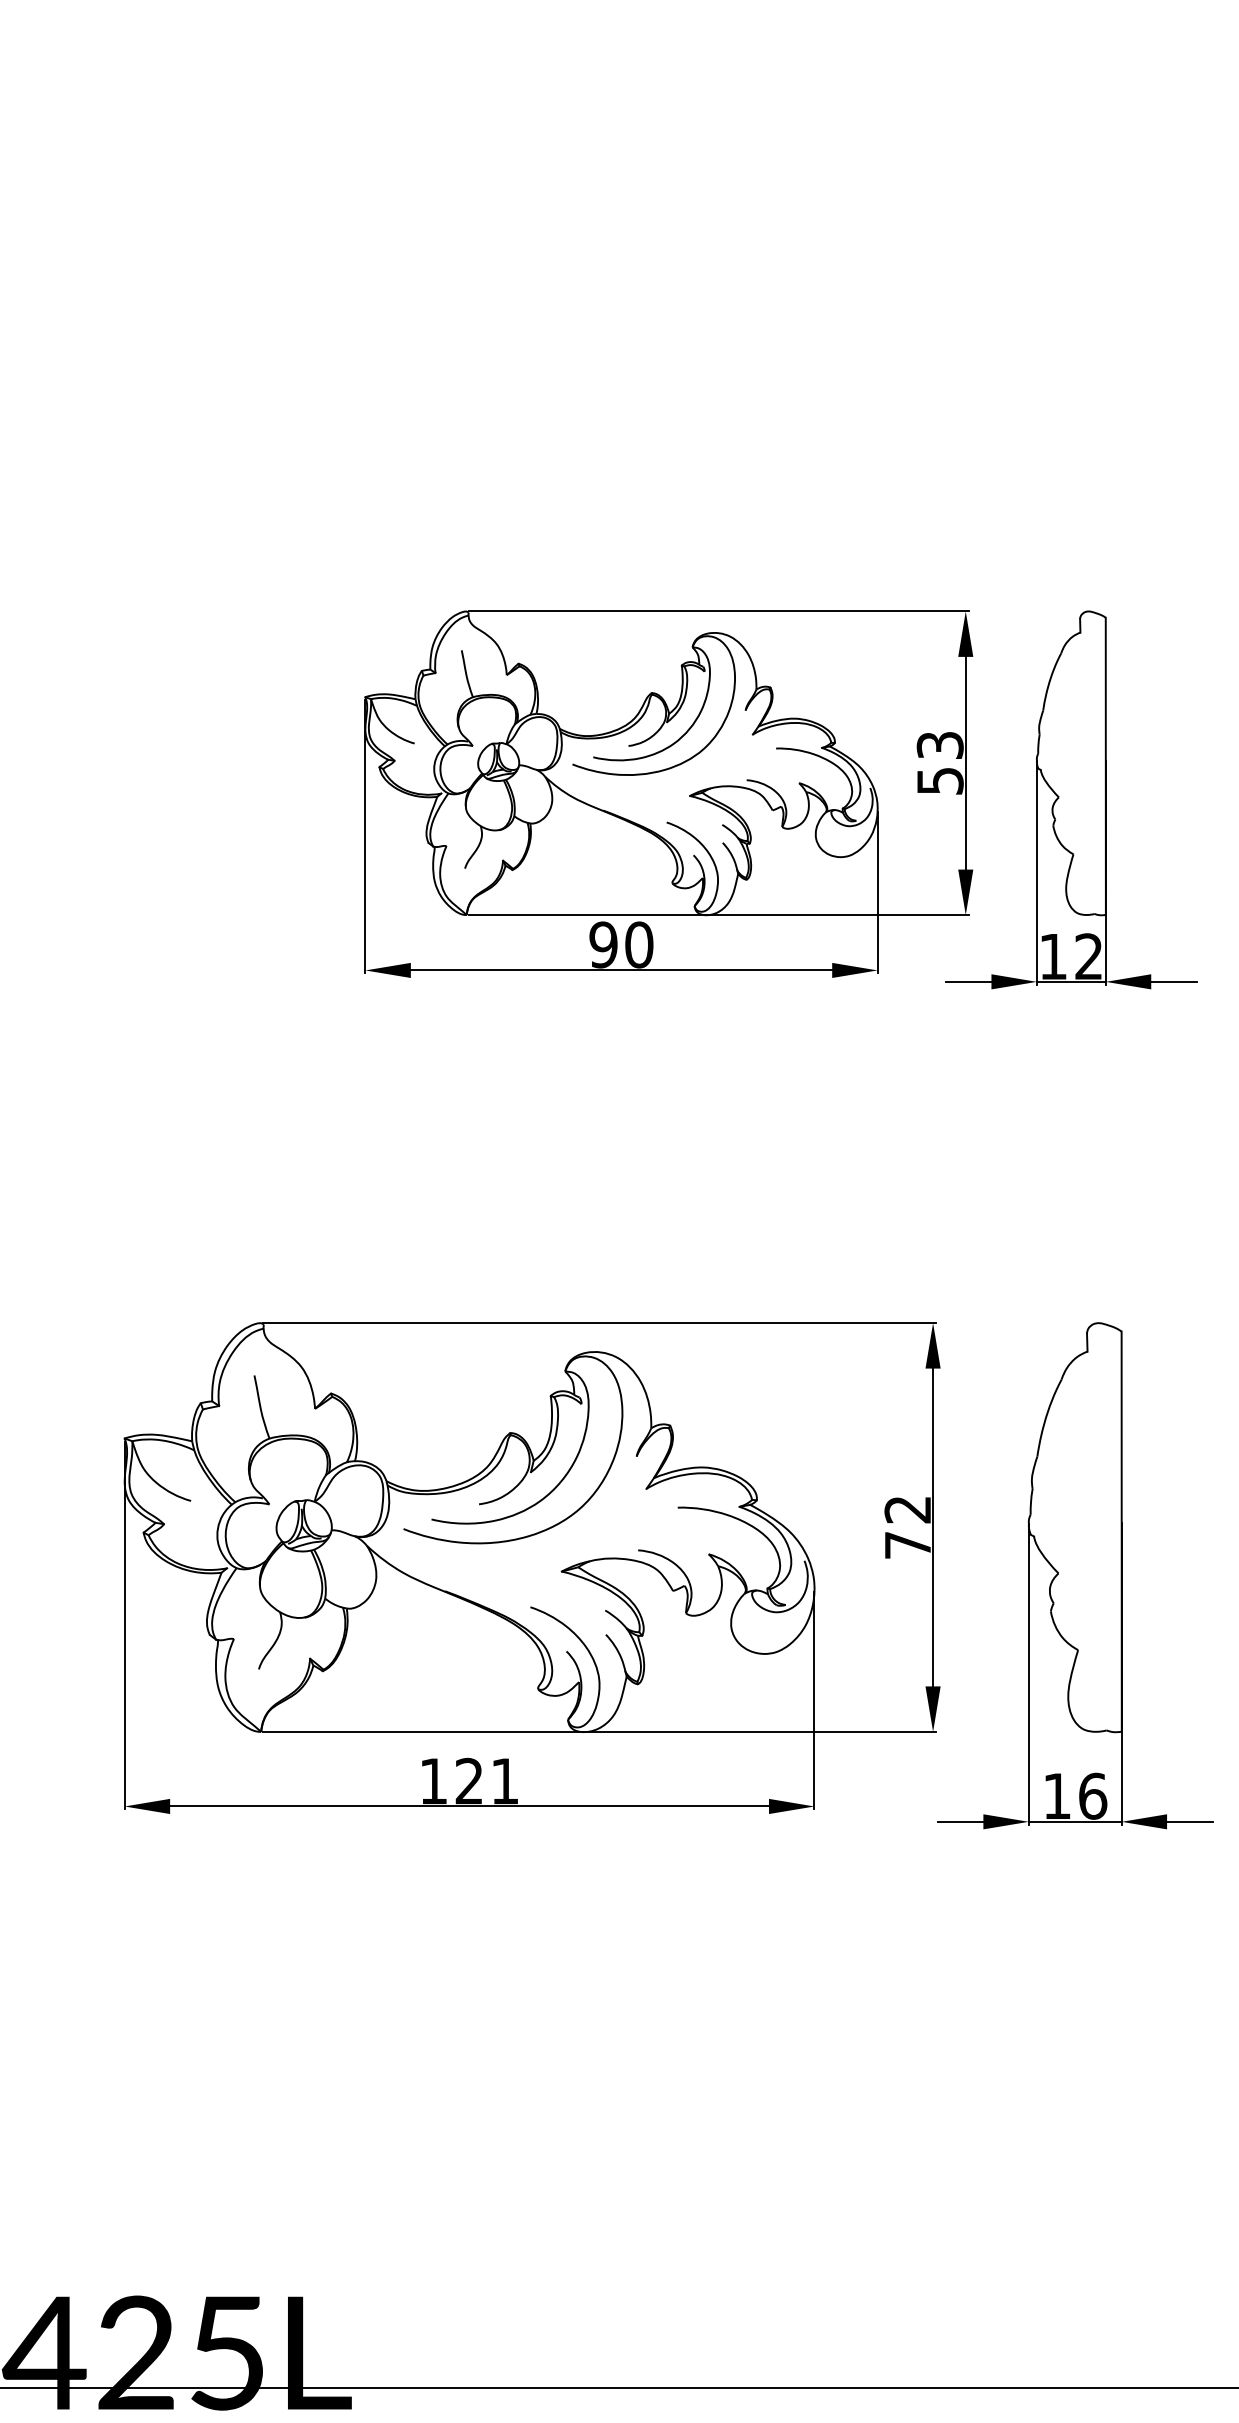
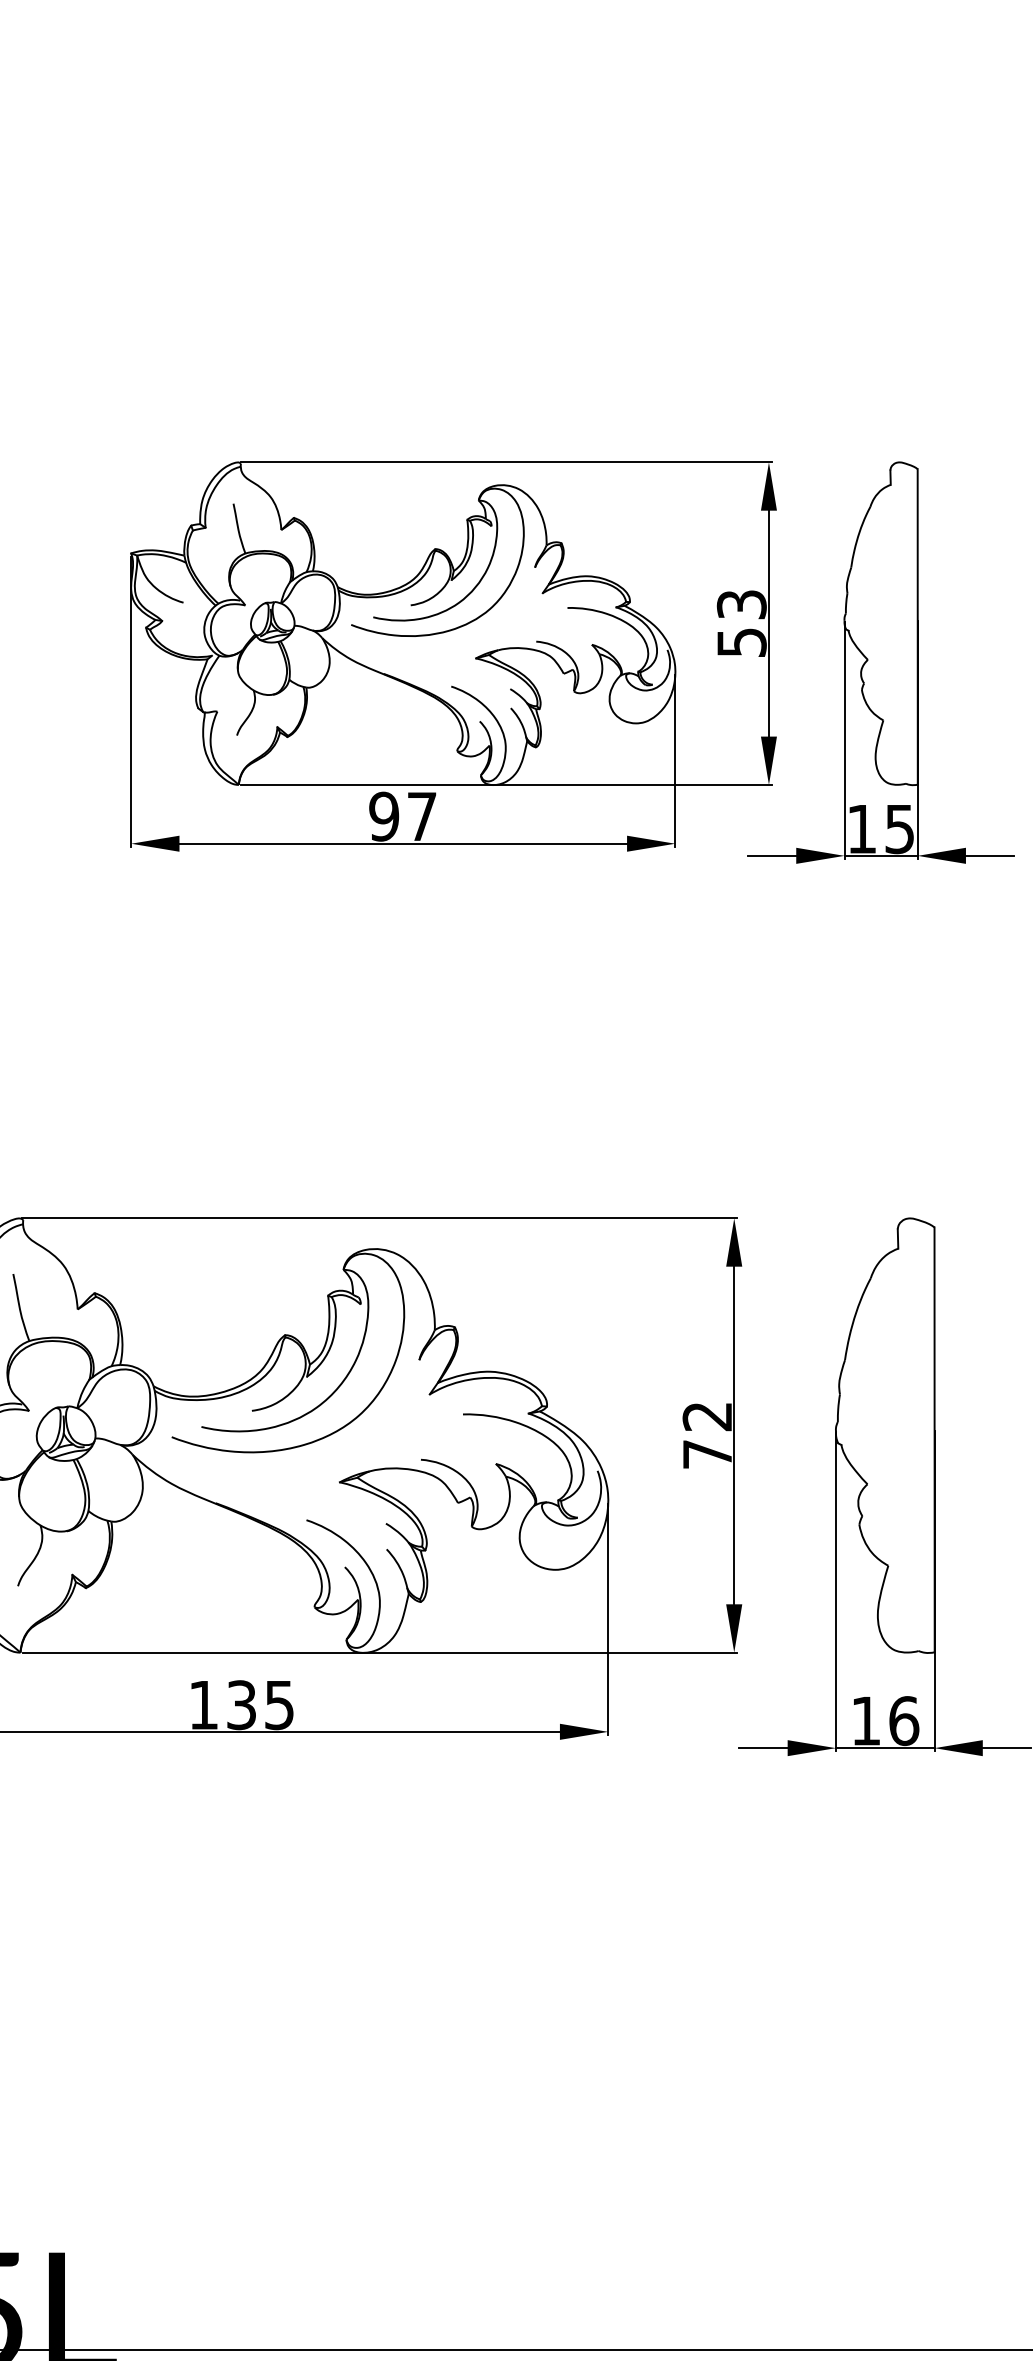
text: (639, 944) -> (422, 816), 90 -> 97
text: (1088, 956) -> (899, 828), 12 -> 15
text: (486, 1781) -> (259, 1705), 121 -> 135

